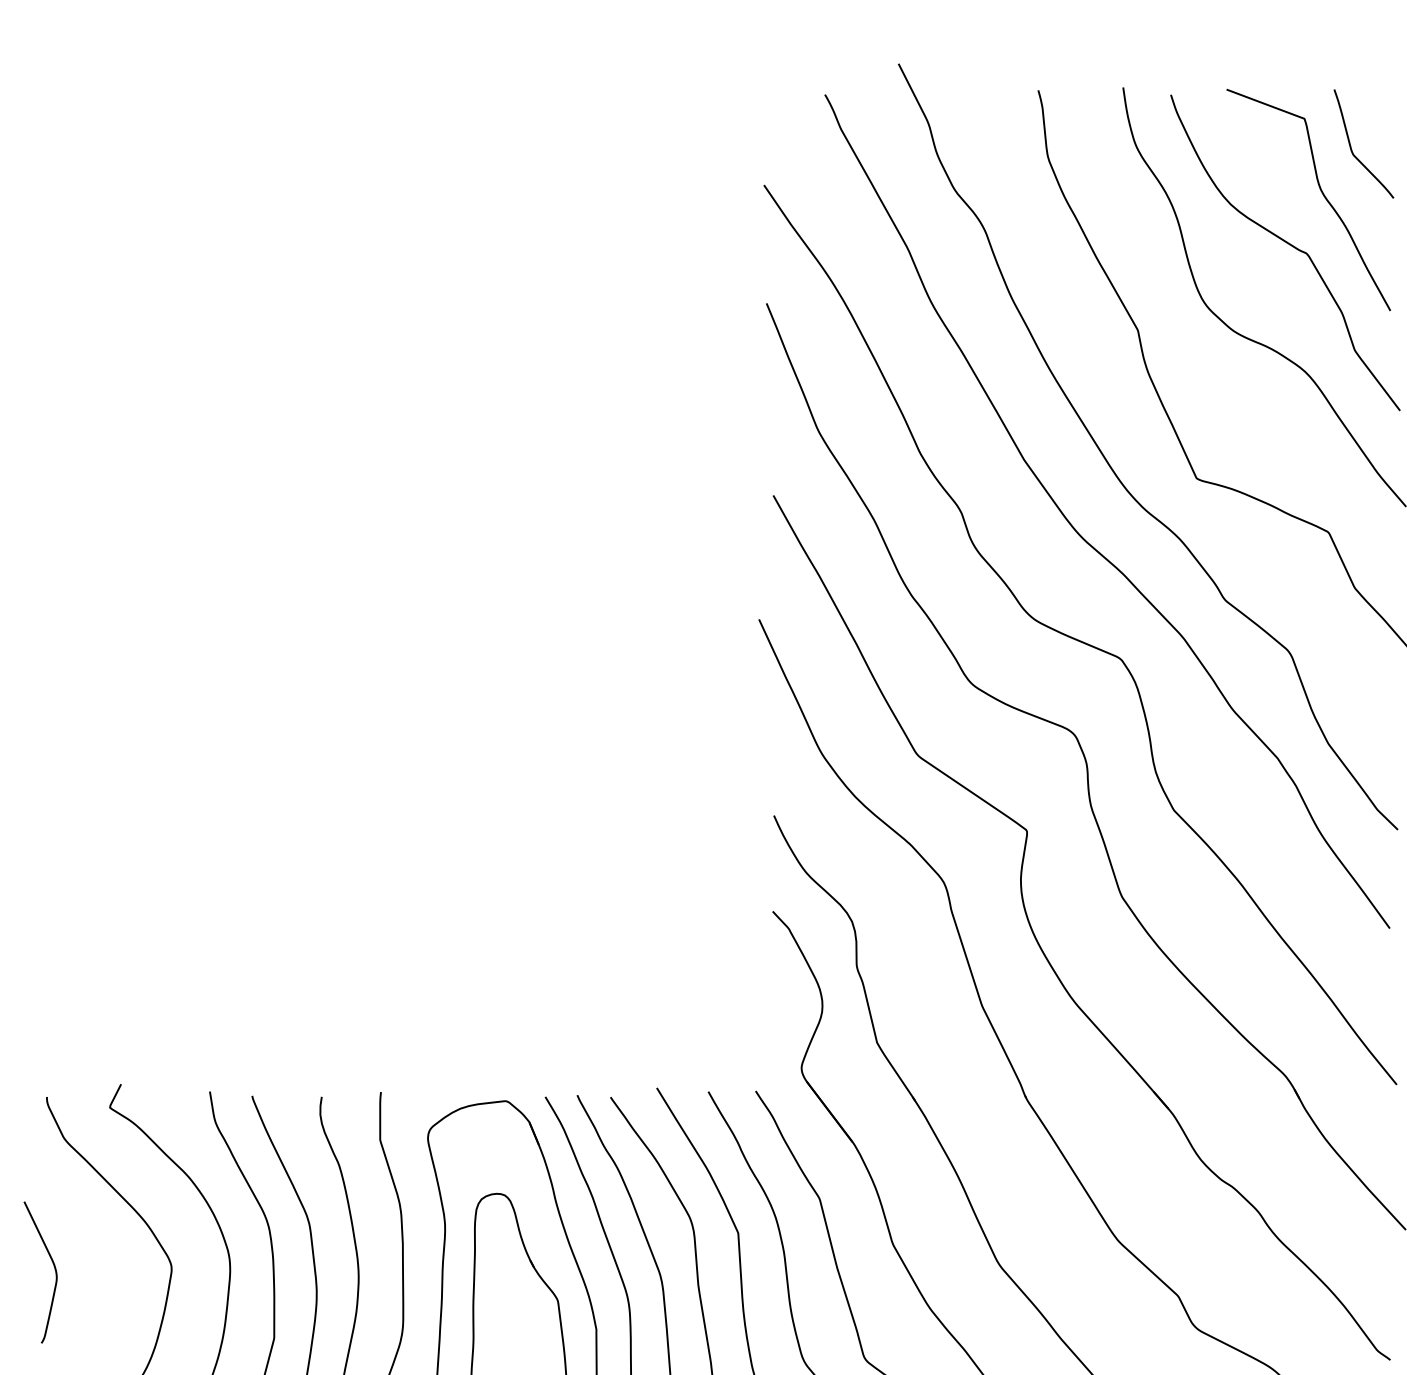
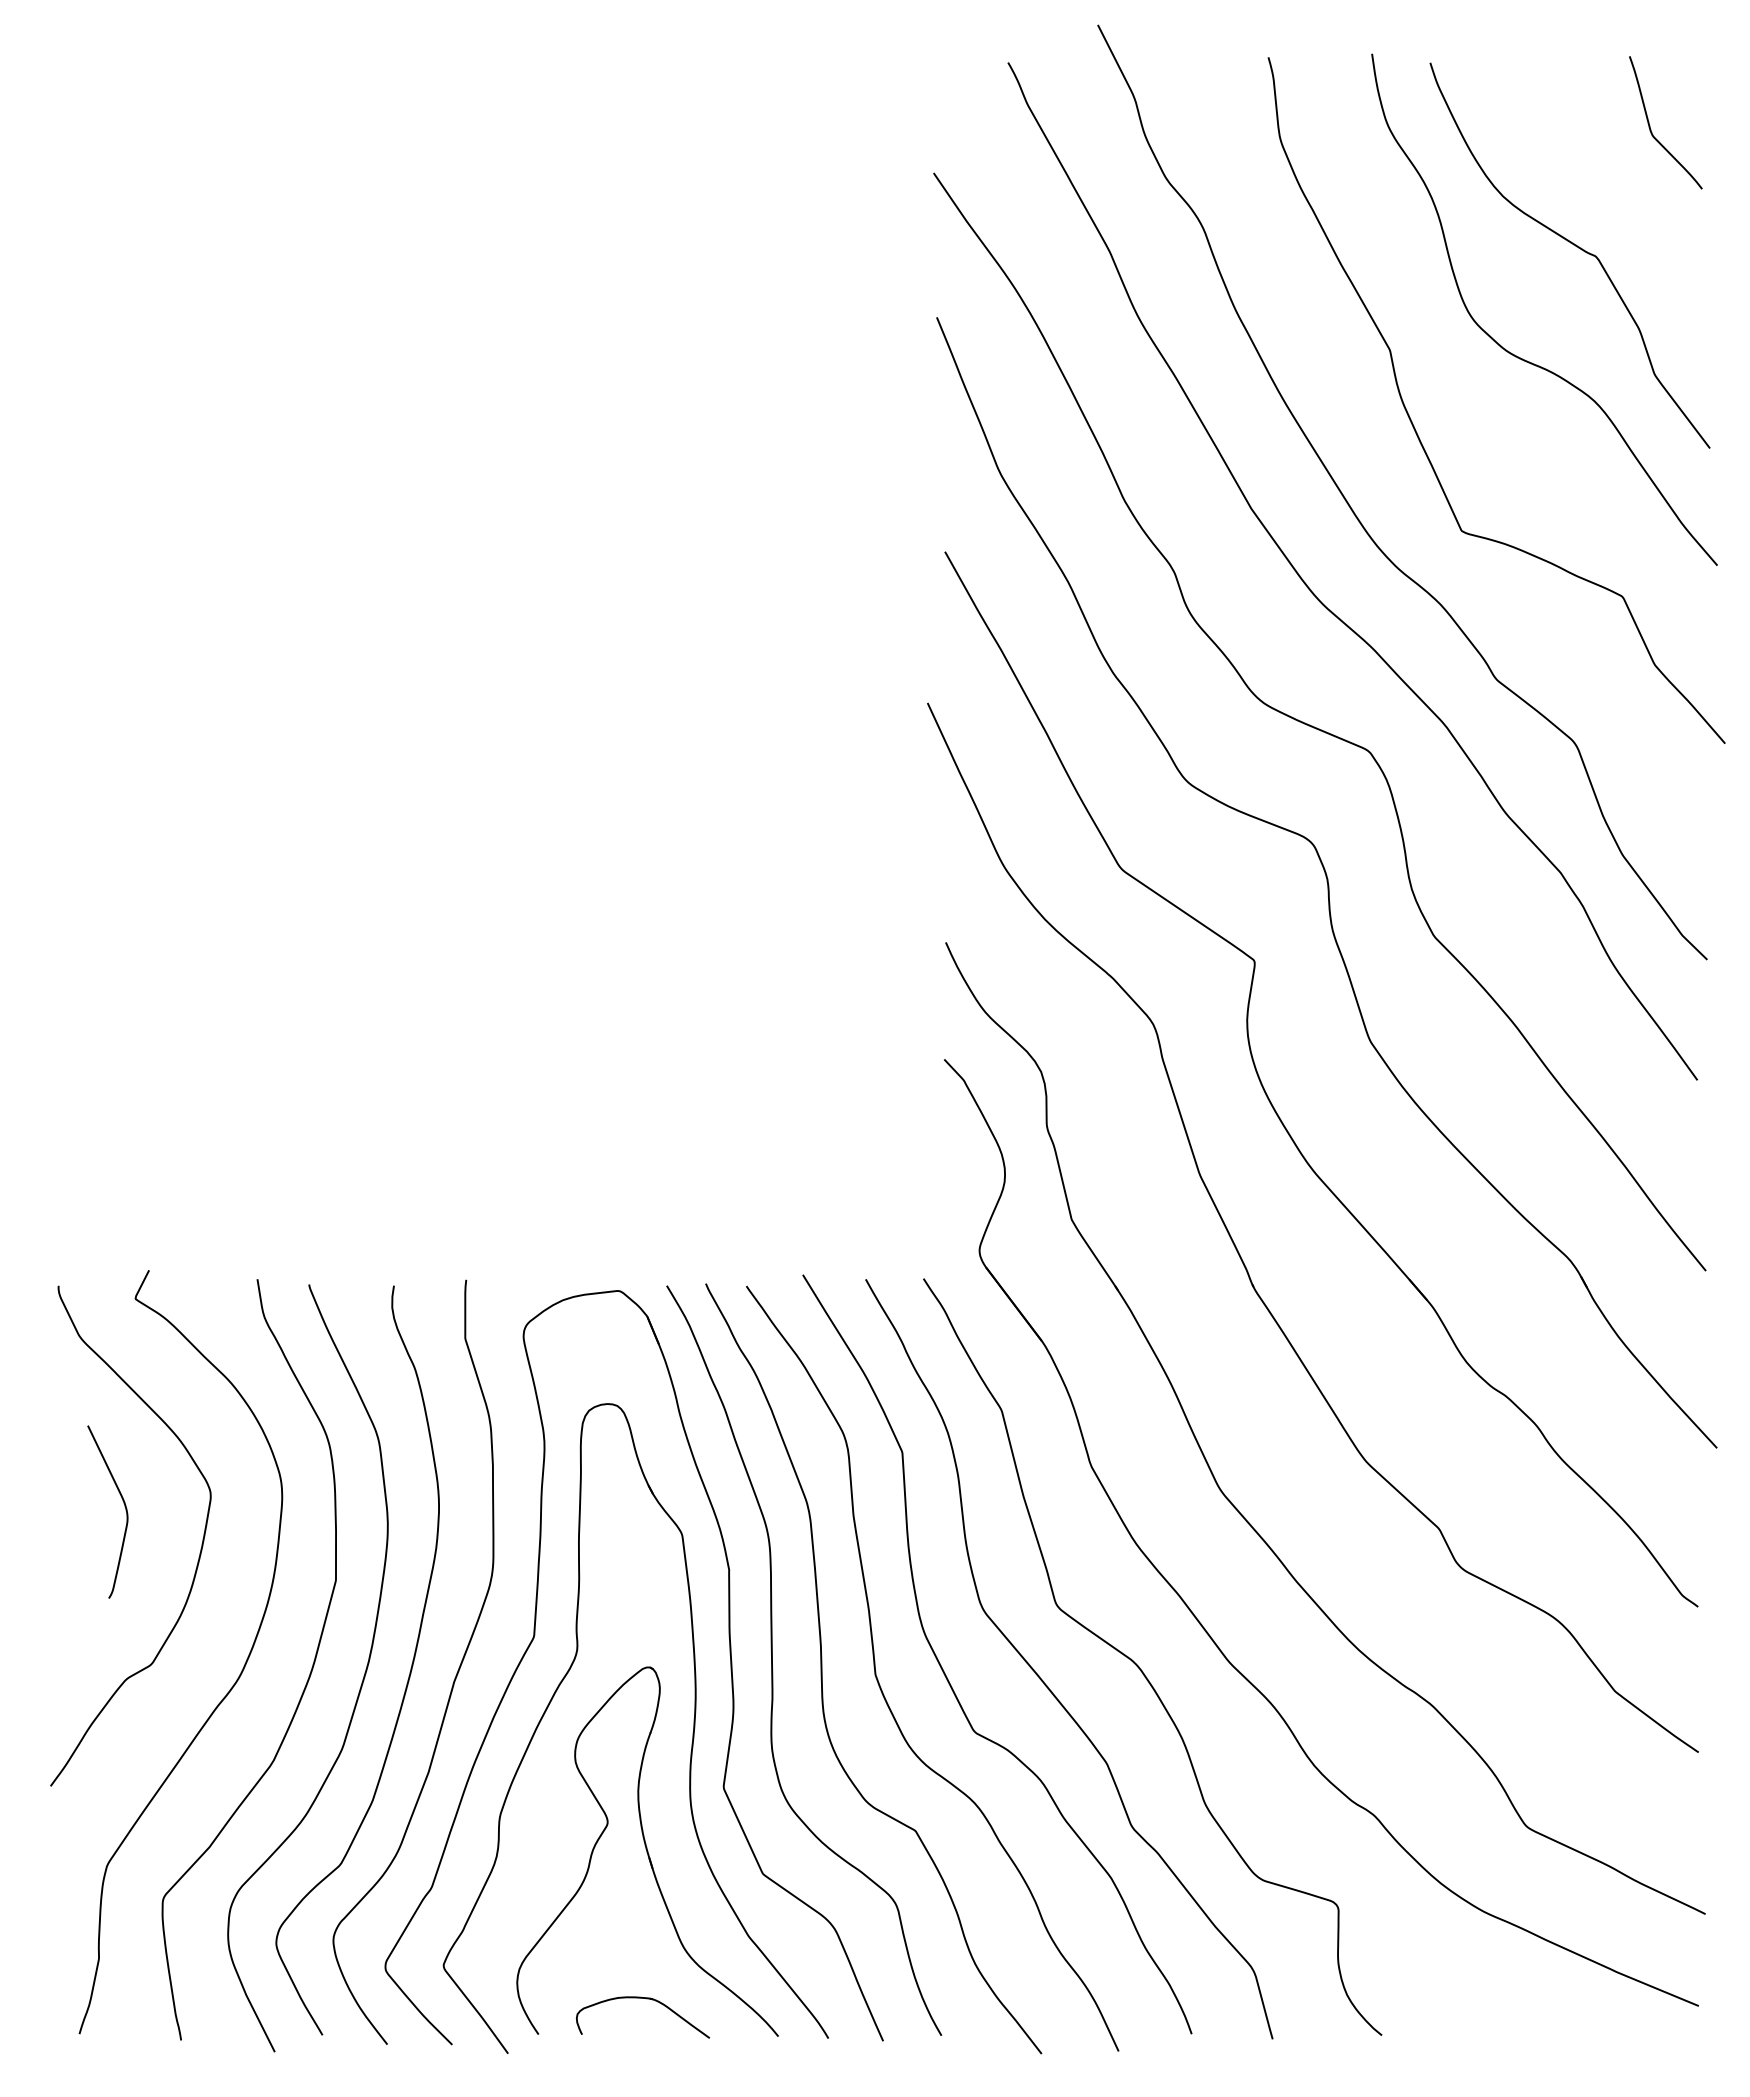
curve: (1321, 193) -> (1614, 183), removed
curve: (54, 1267) -> (124, 1506), moved

